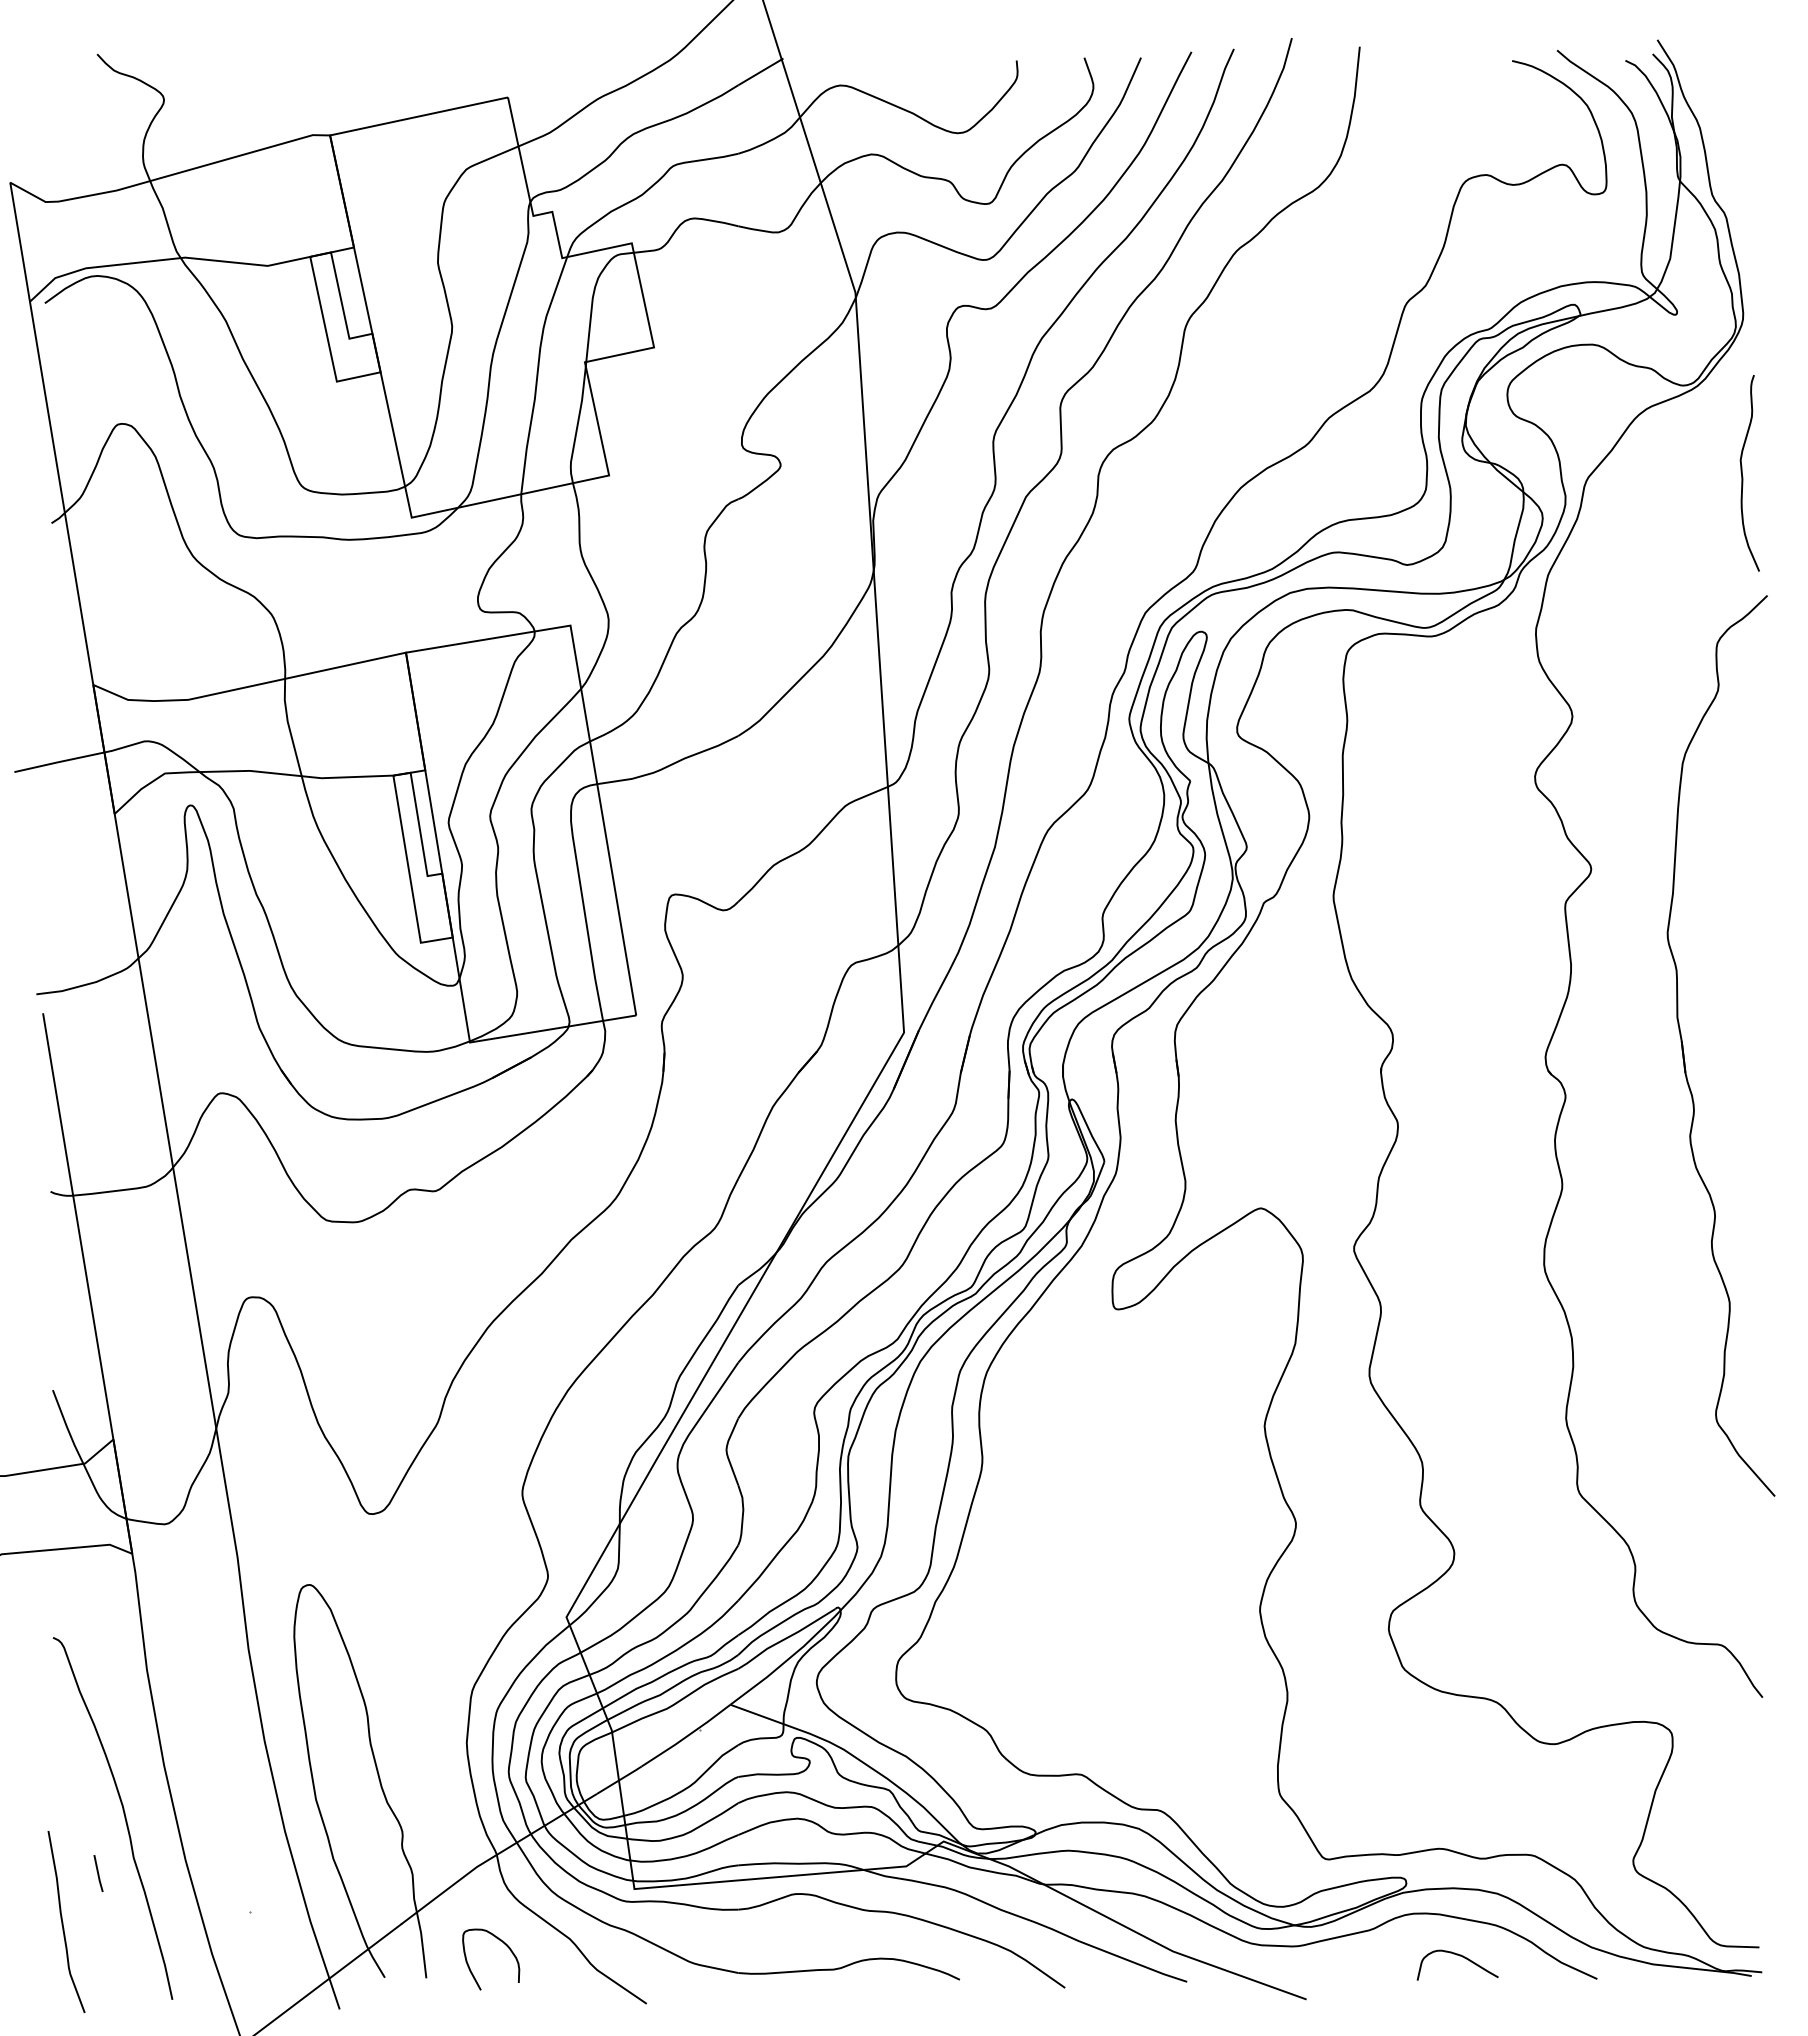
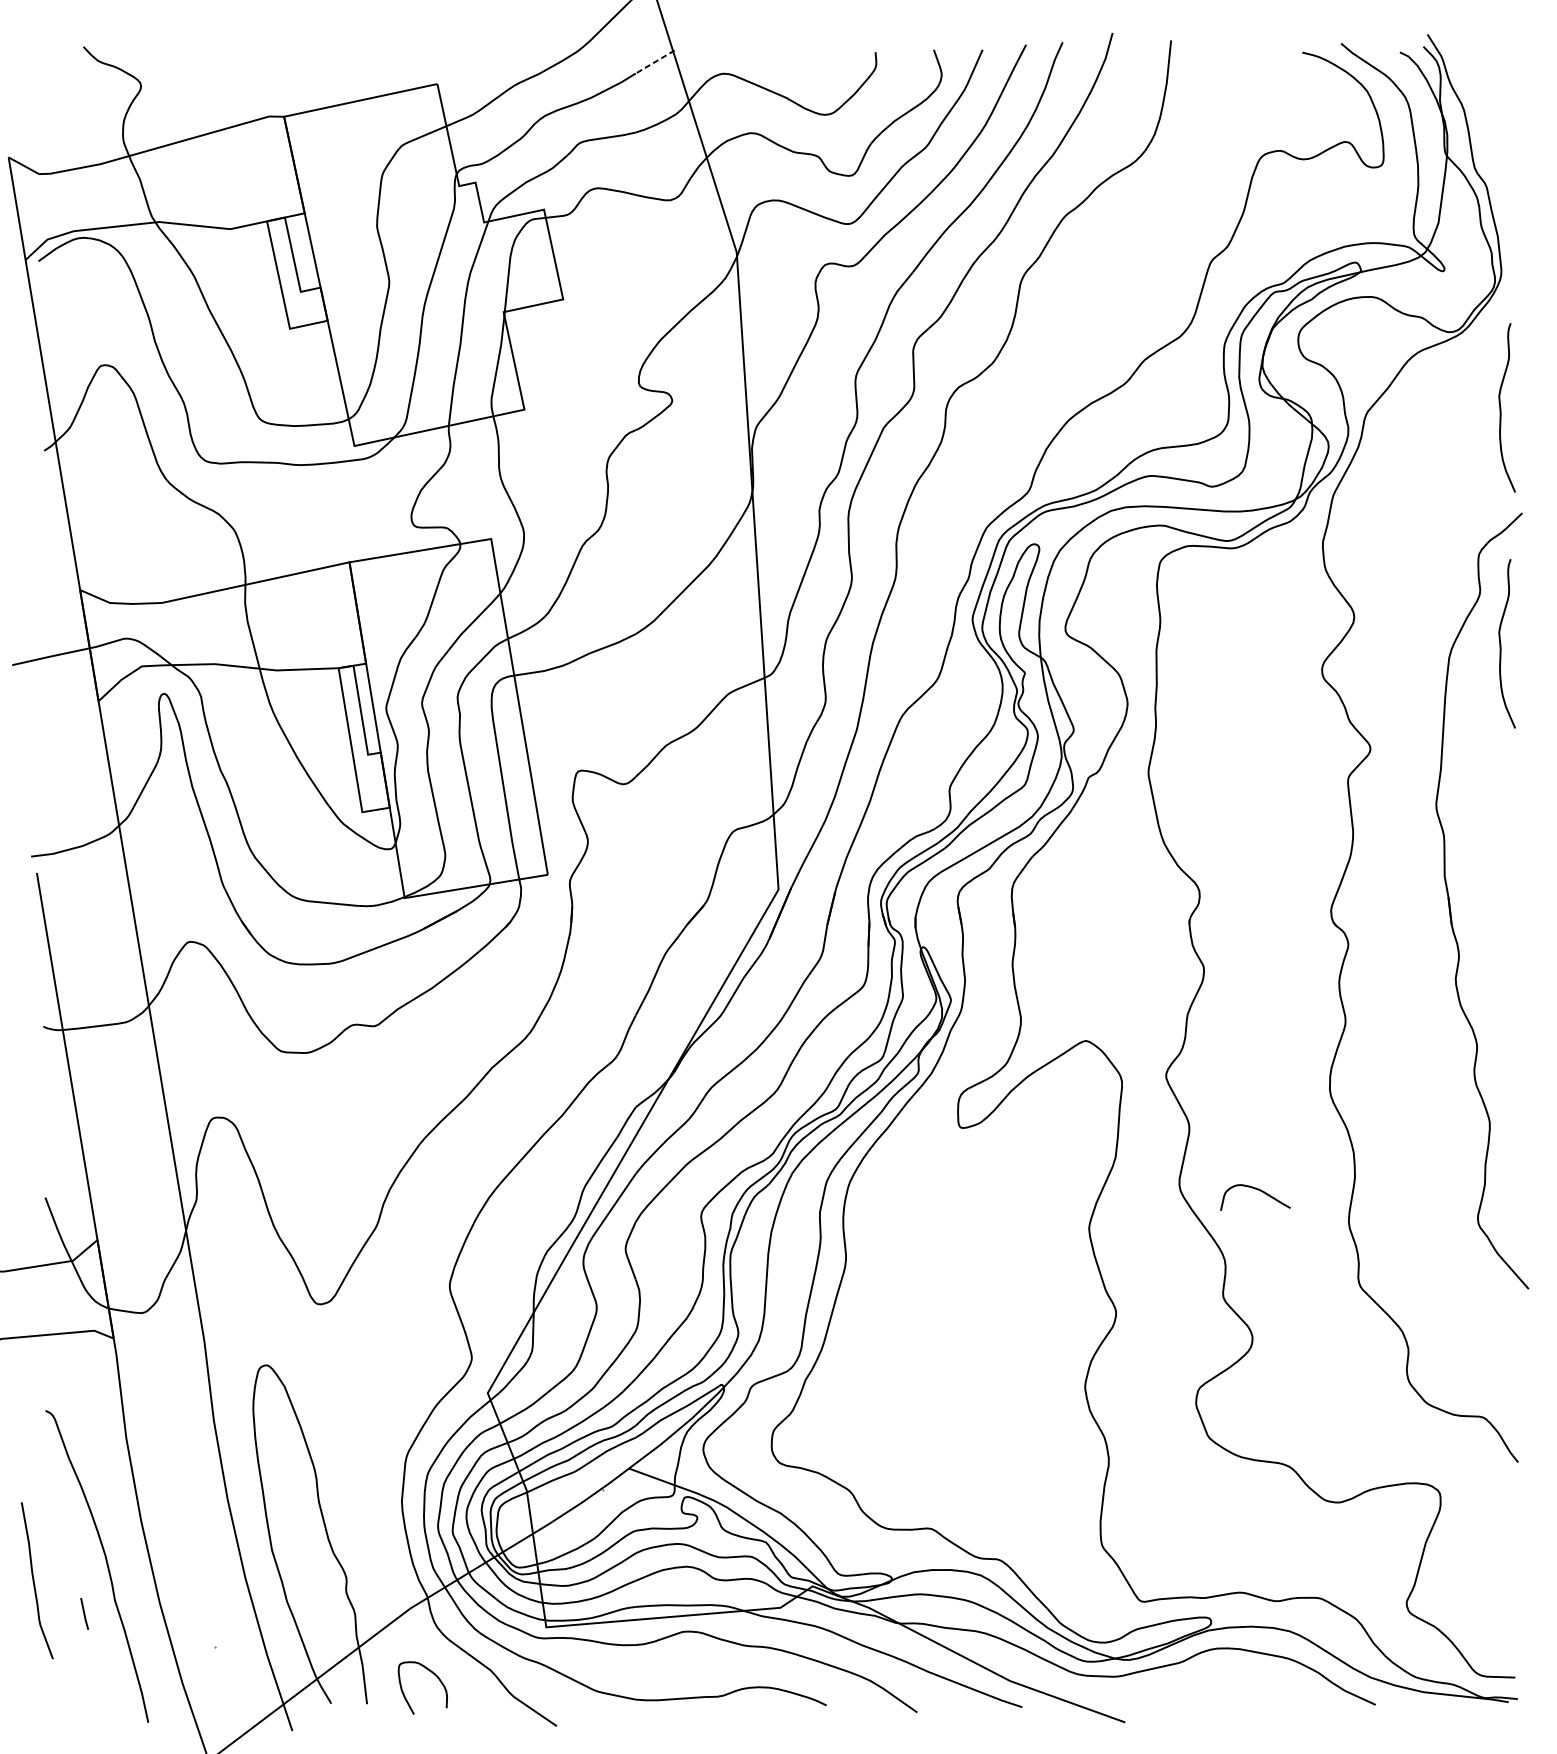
line: (760, 72) -> (654, 62), solid -> dashed
curve: (1743, 750) -> (1501, 646), added
curve: (63, 1922) -> (34, 1581), moved
curve: (1459, 1956) -> (1257, 1190), moved

